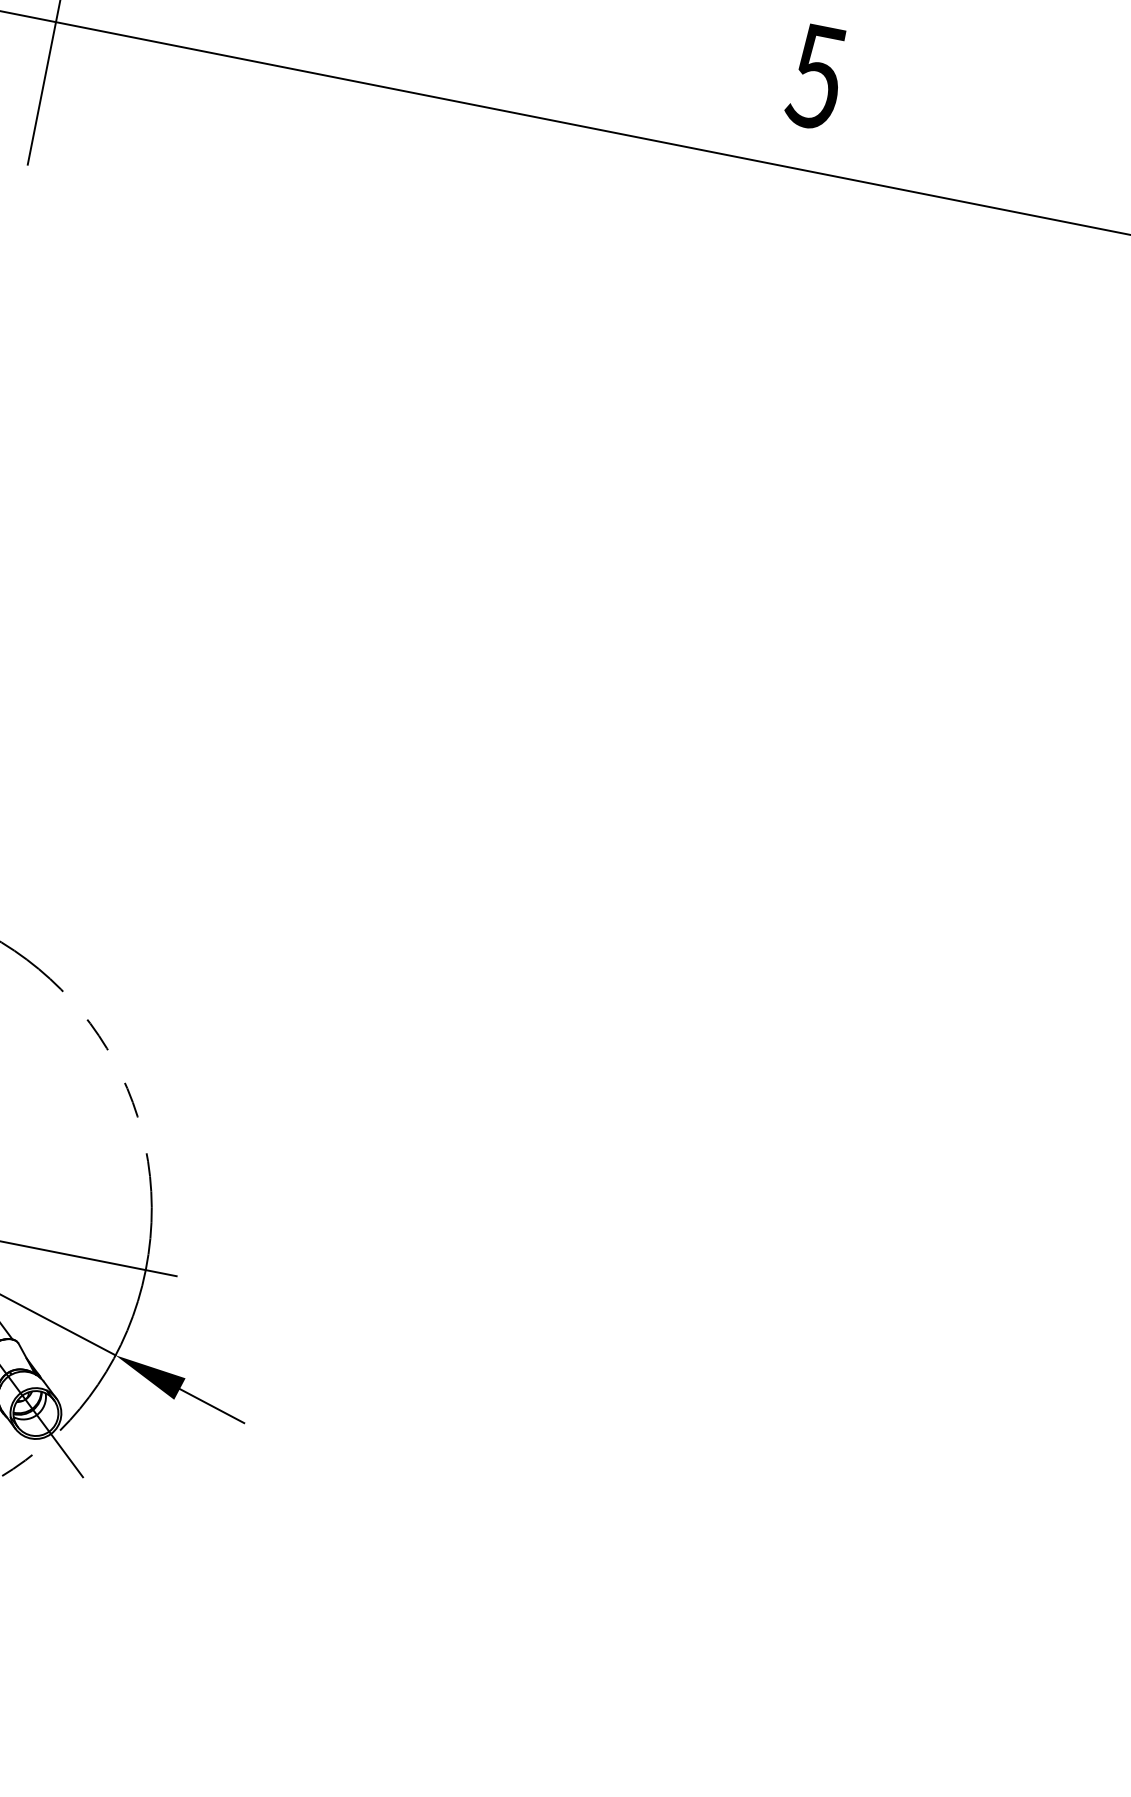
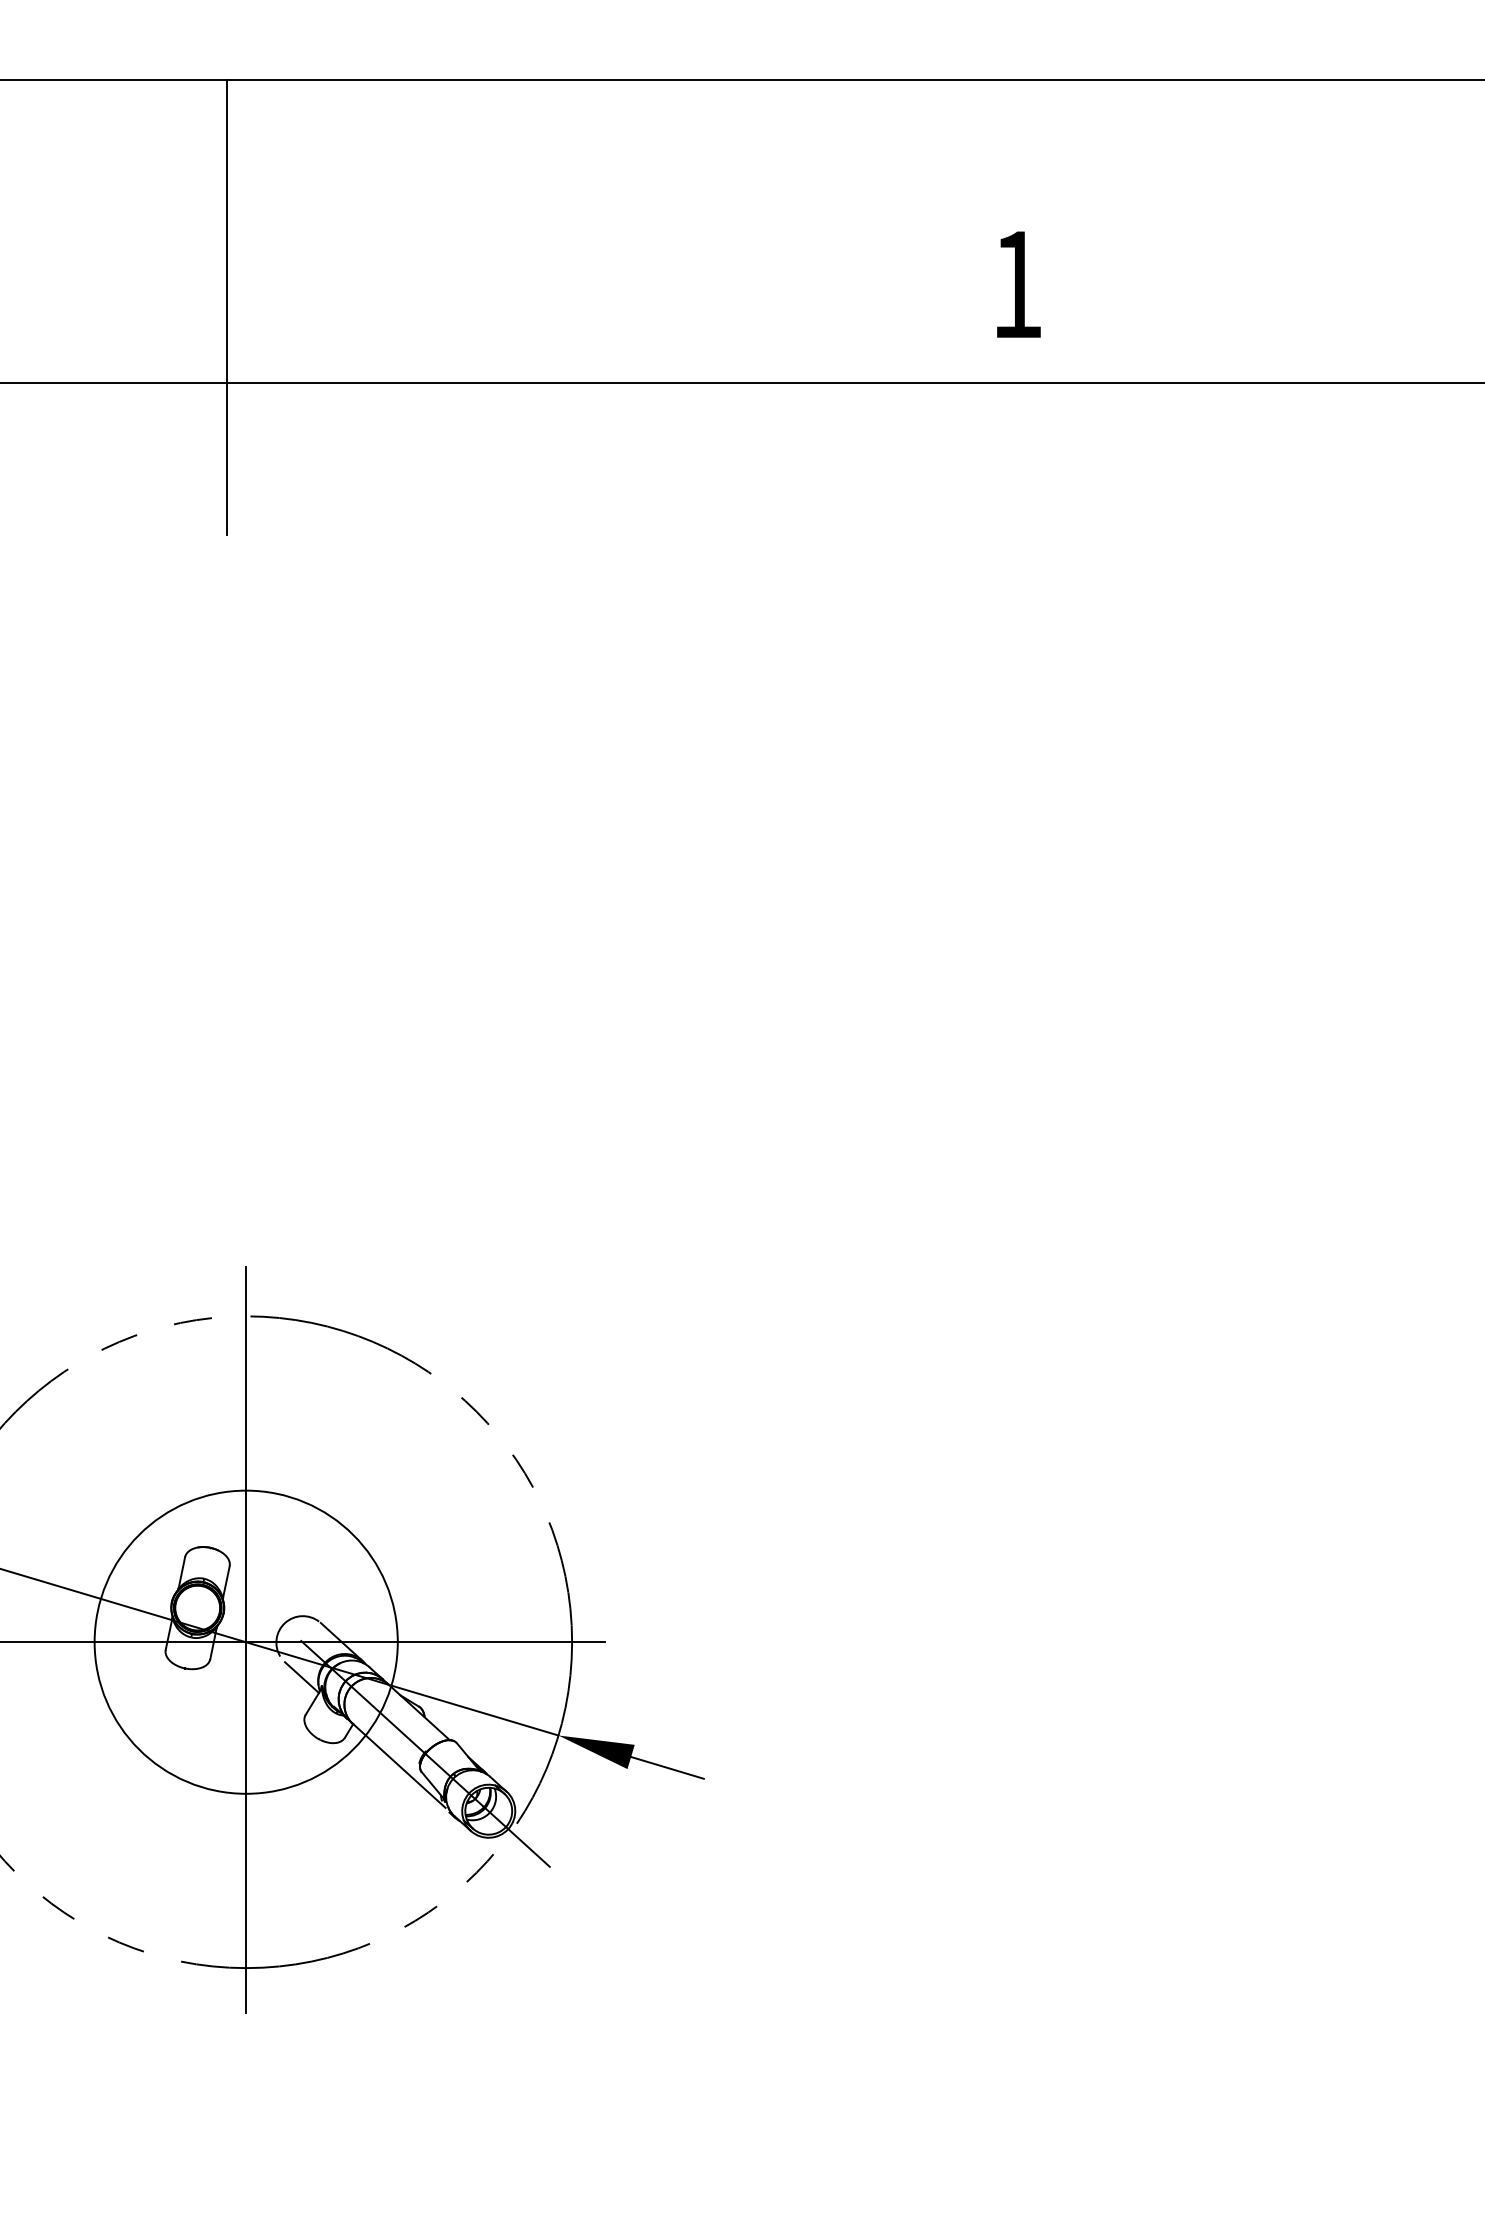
text: (815, 77) -> (1015, 285), 5 -> 1

